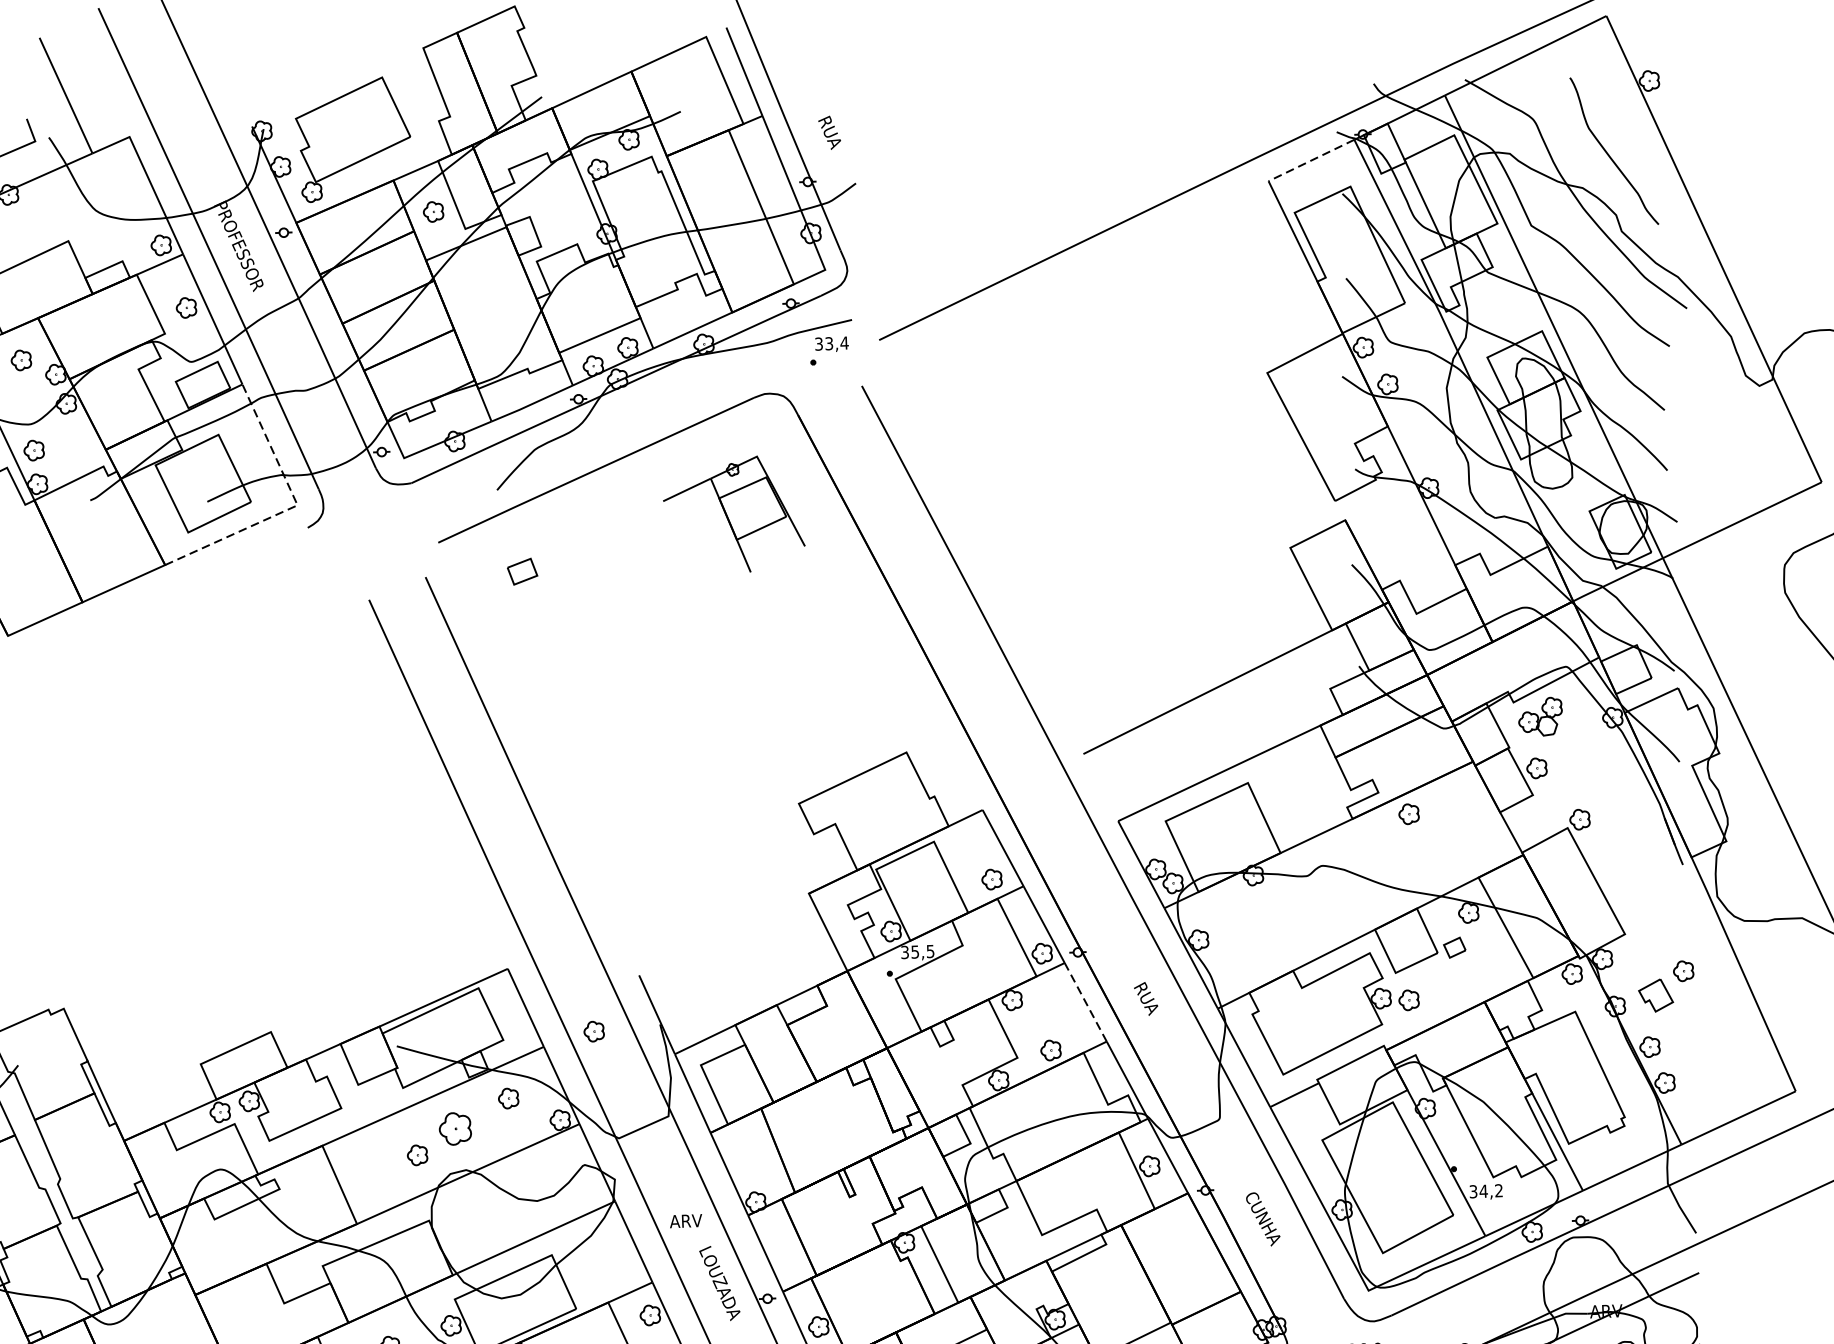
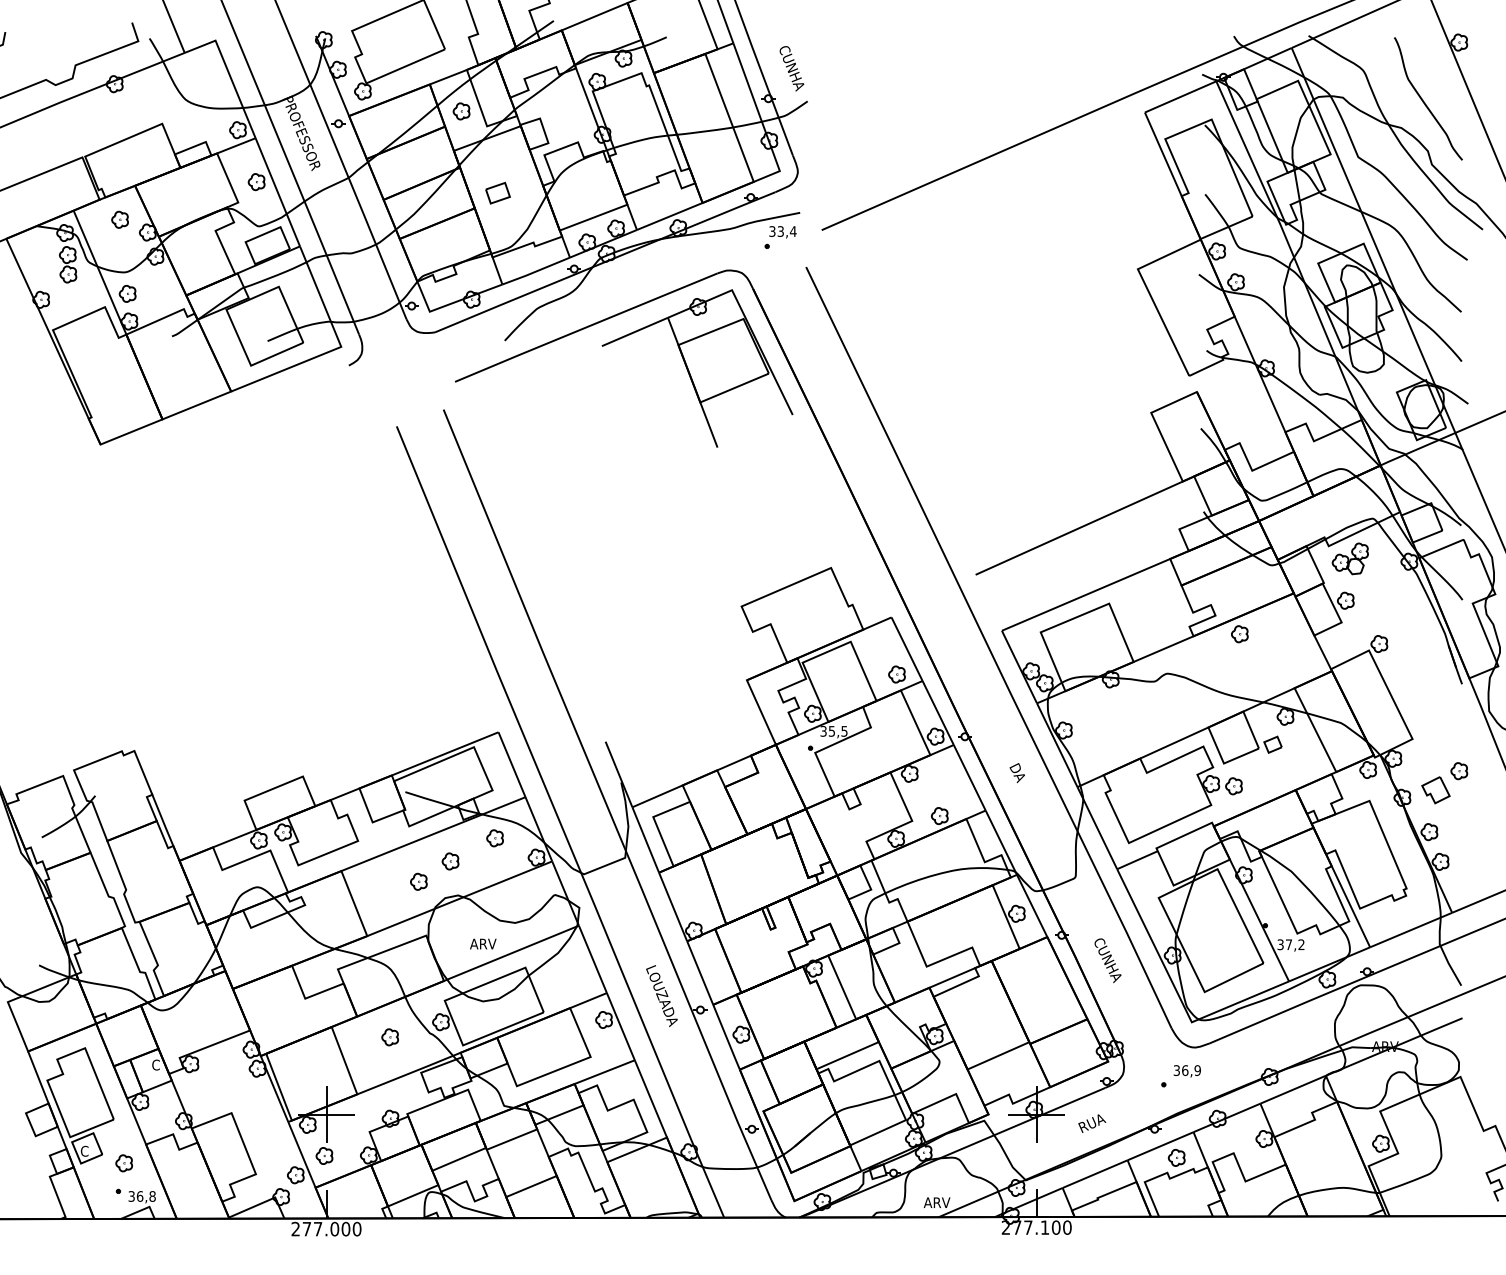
text: (834, 144) -> (791, 68), RUA -> CUNHA
line: (1311, 159) -> (1180, 96), dashed -> solid
line: (293, 507) -> (337, 348), dashed -> solid
part: (733, 514) -> (697, 368), size x1.67
part: (521, 570) -> (497, 192), moved
text: (1146, 1000) -> (1019, 778), RUA -> DA
line: (1085, 1001) -> (969, 777), dashed -> solid
part: (593, 1031) -> (566, 786), removed
part: (455, 1128) -> (450, 861), size x0.62
text: (1483, 1191) -> (1288, 944), 34,2 -> 37,2
text: (686, 1220) -> (483, 943), moved

